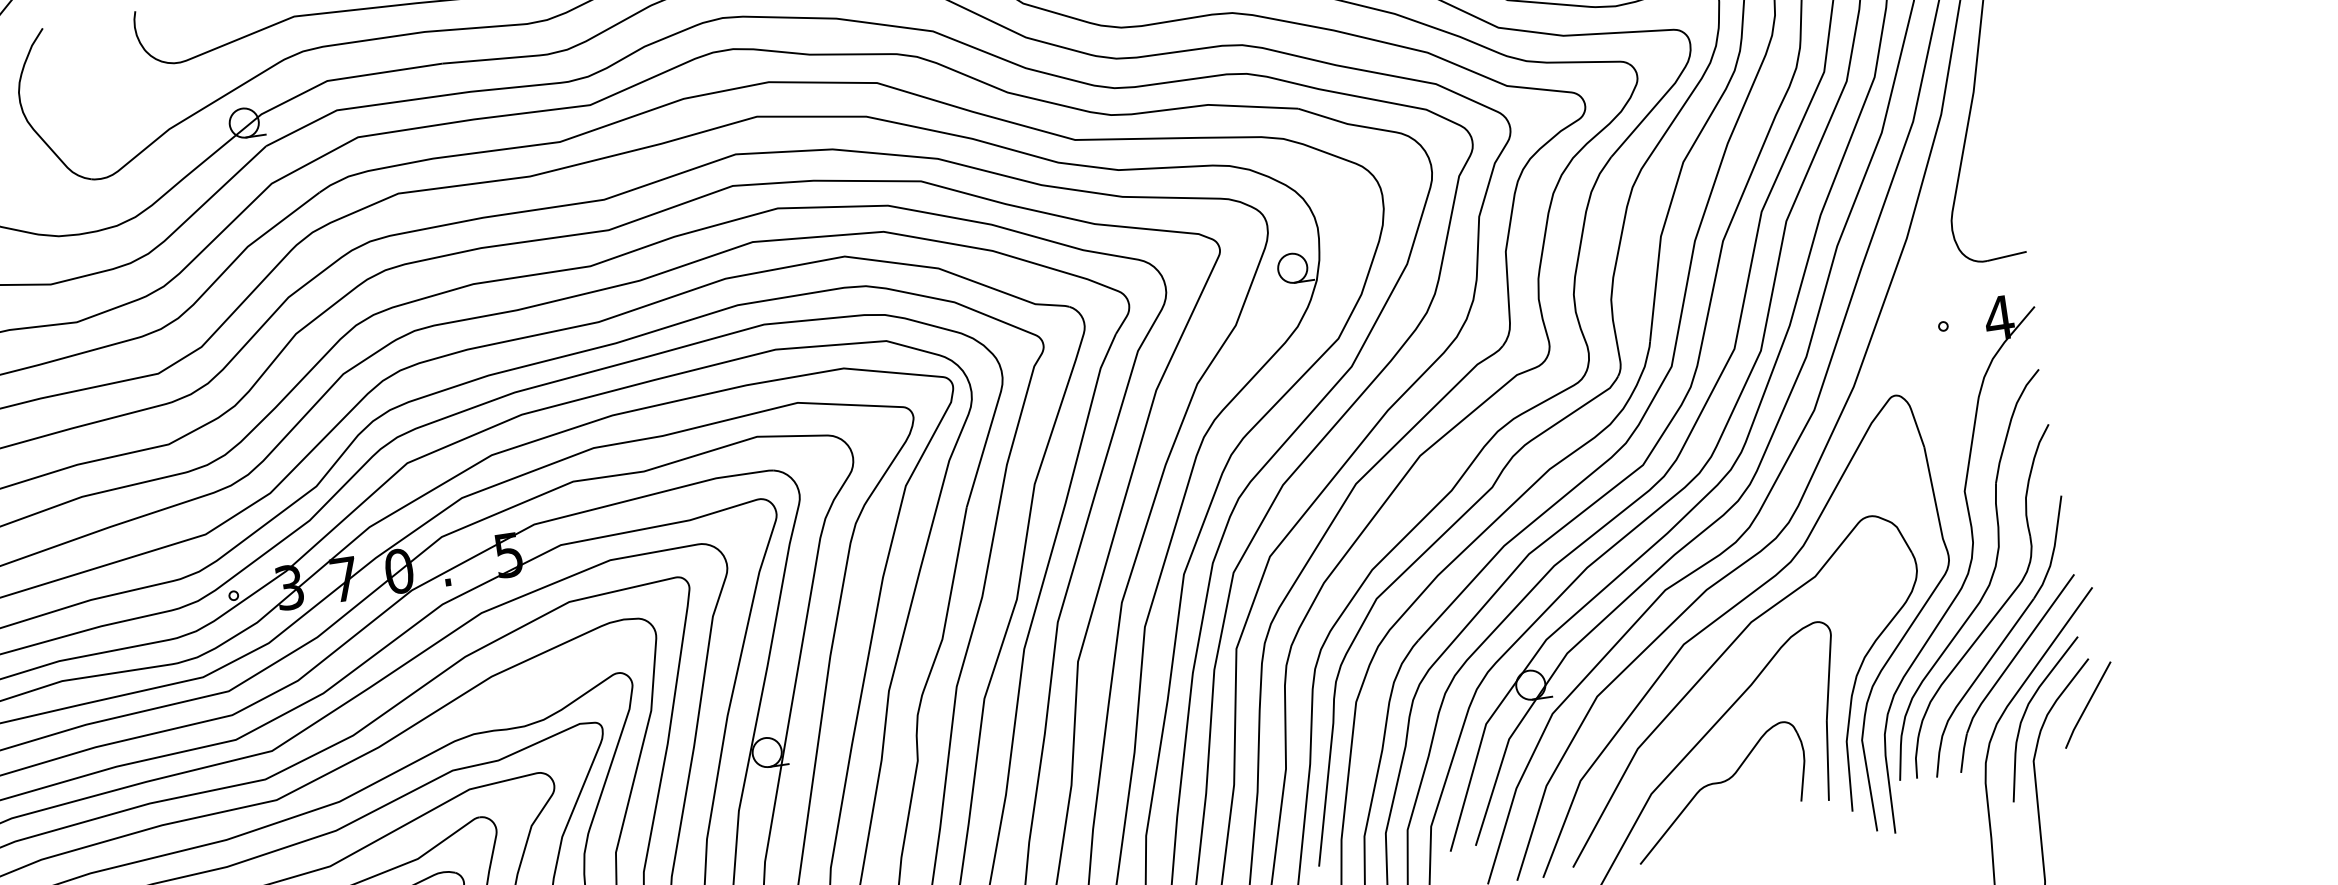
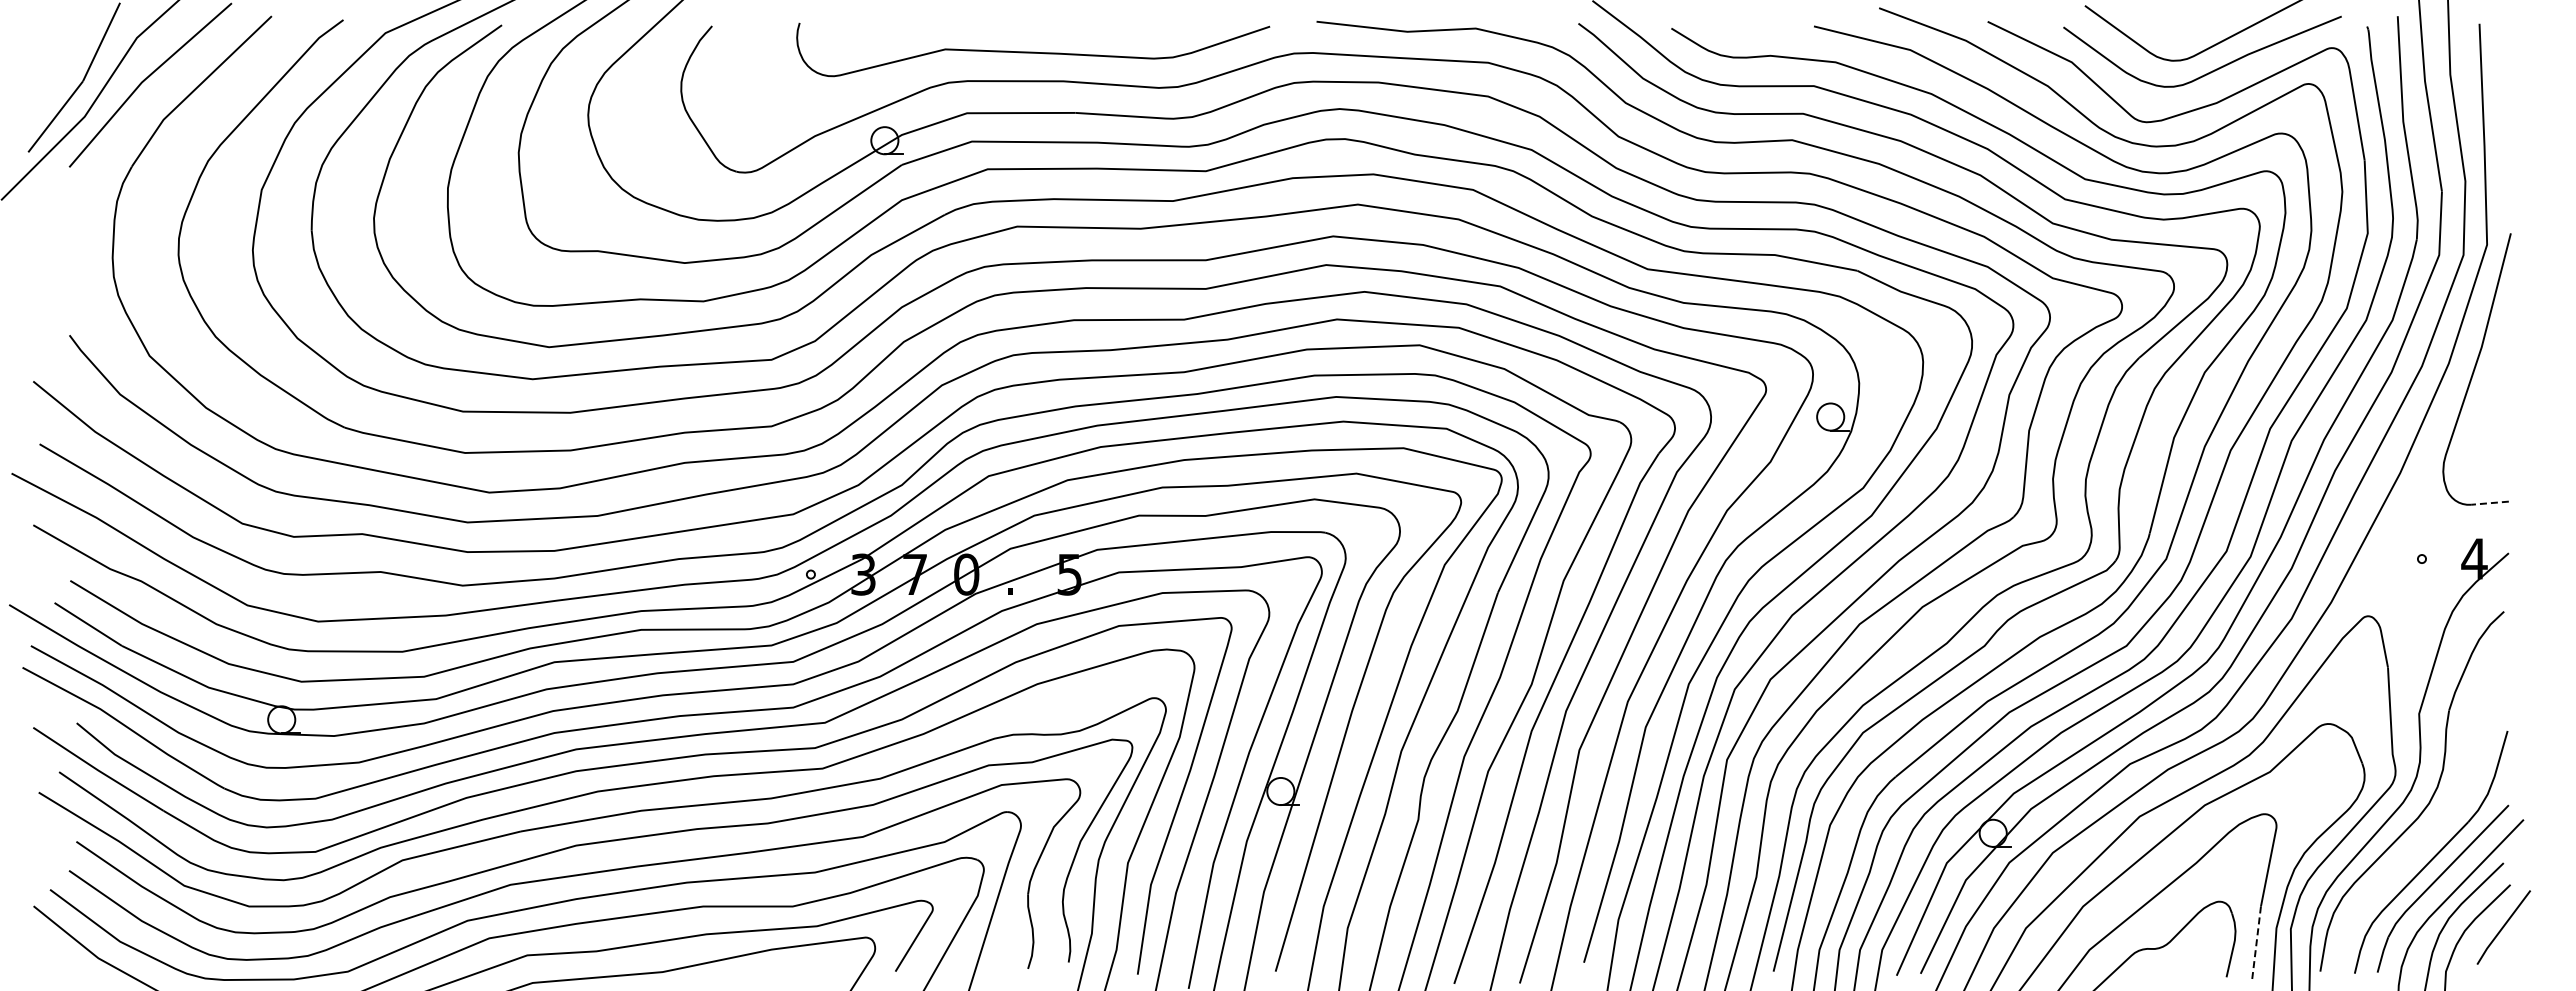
line: (2007, 256) -> (2490, 503), solid -> dashed
part: (1997, 612) -> (2432, 829), removed
line: (1827, 760) -> (2256, 943), solid -> dashed

